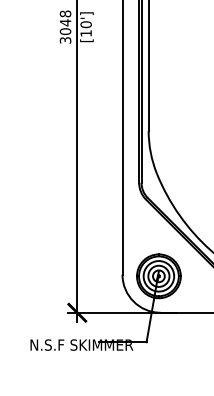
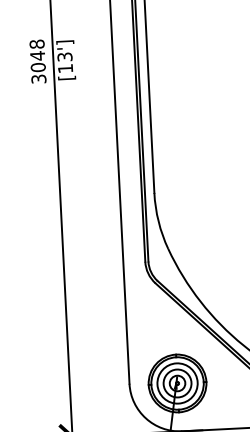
text: (85, 24) -> (64, 56), [10'] -> [13']

